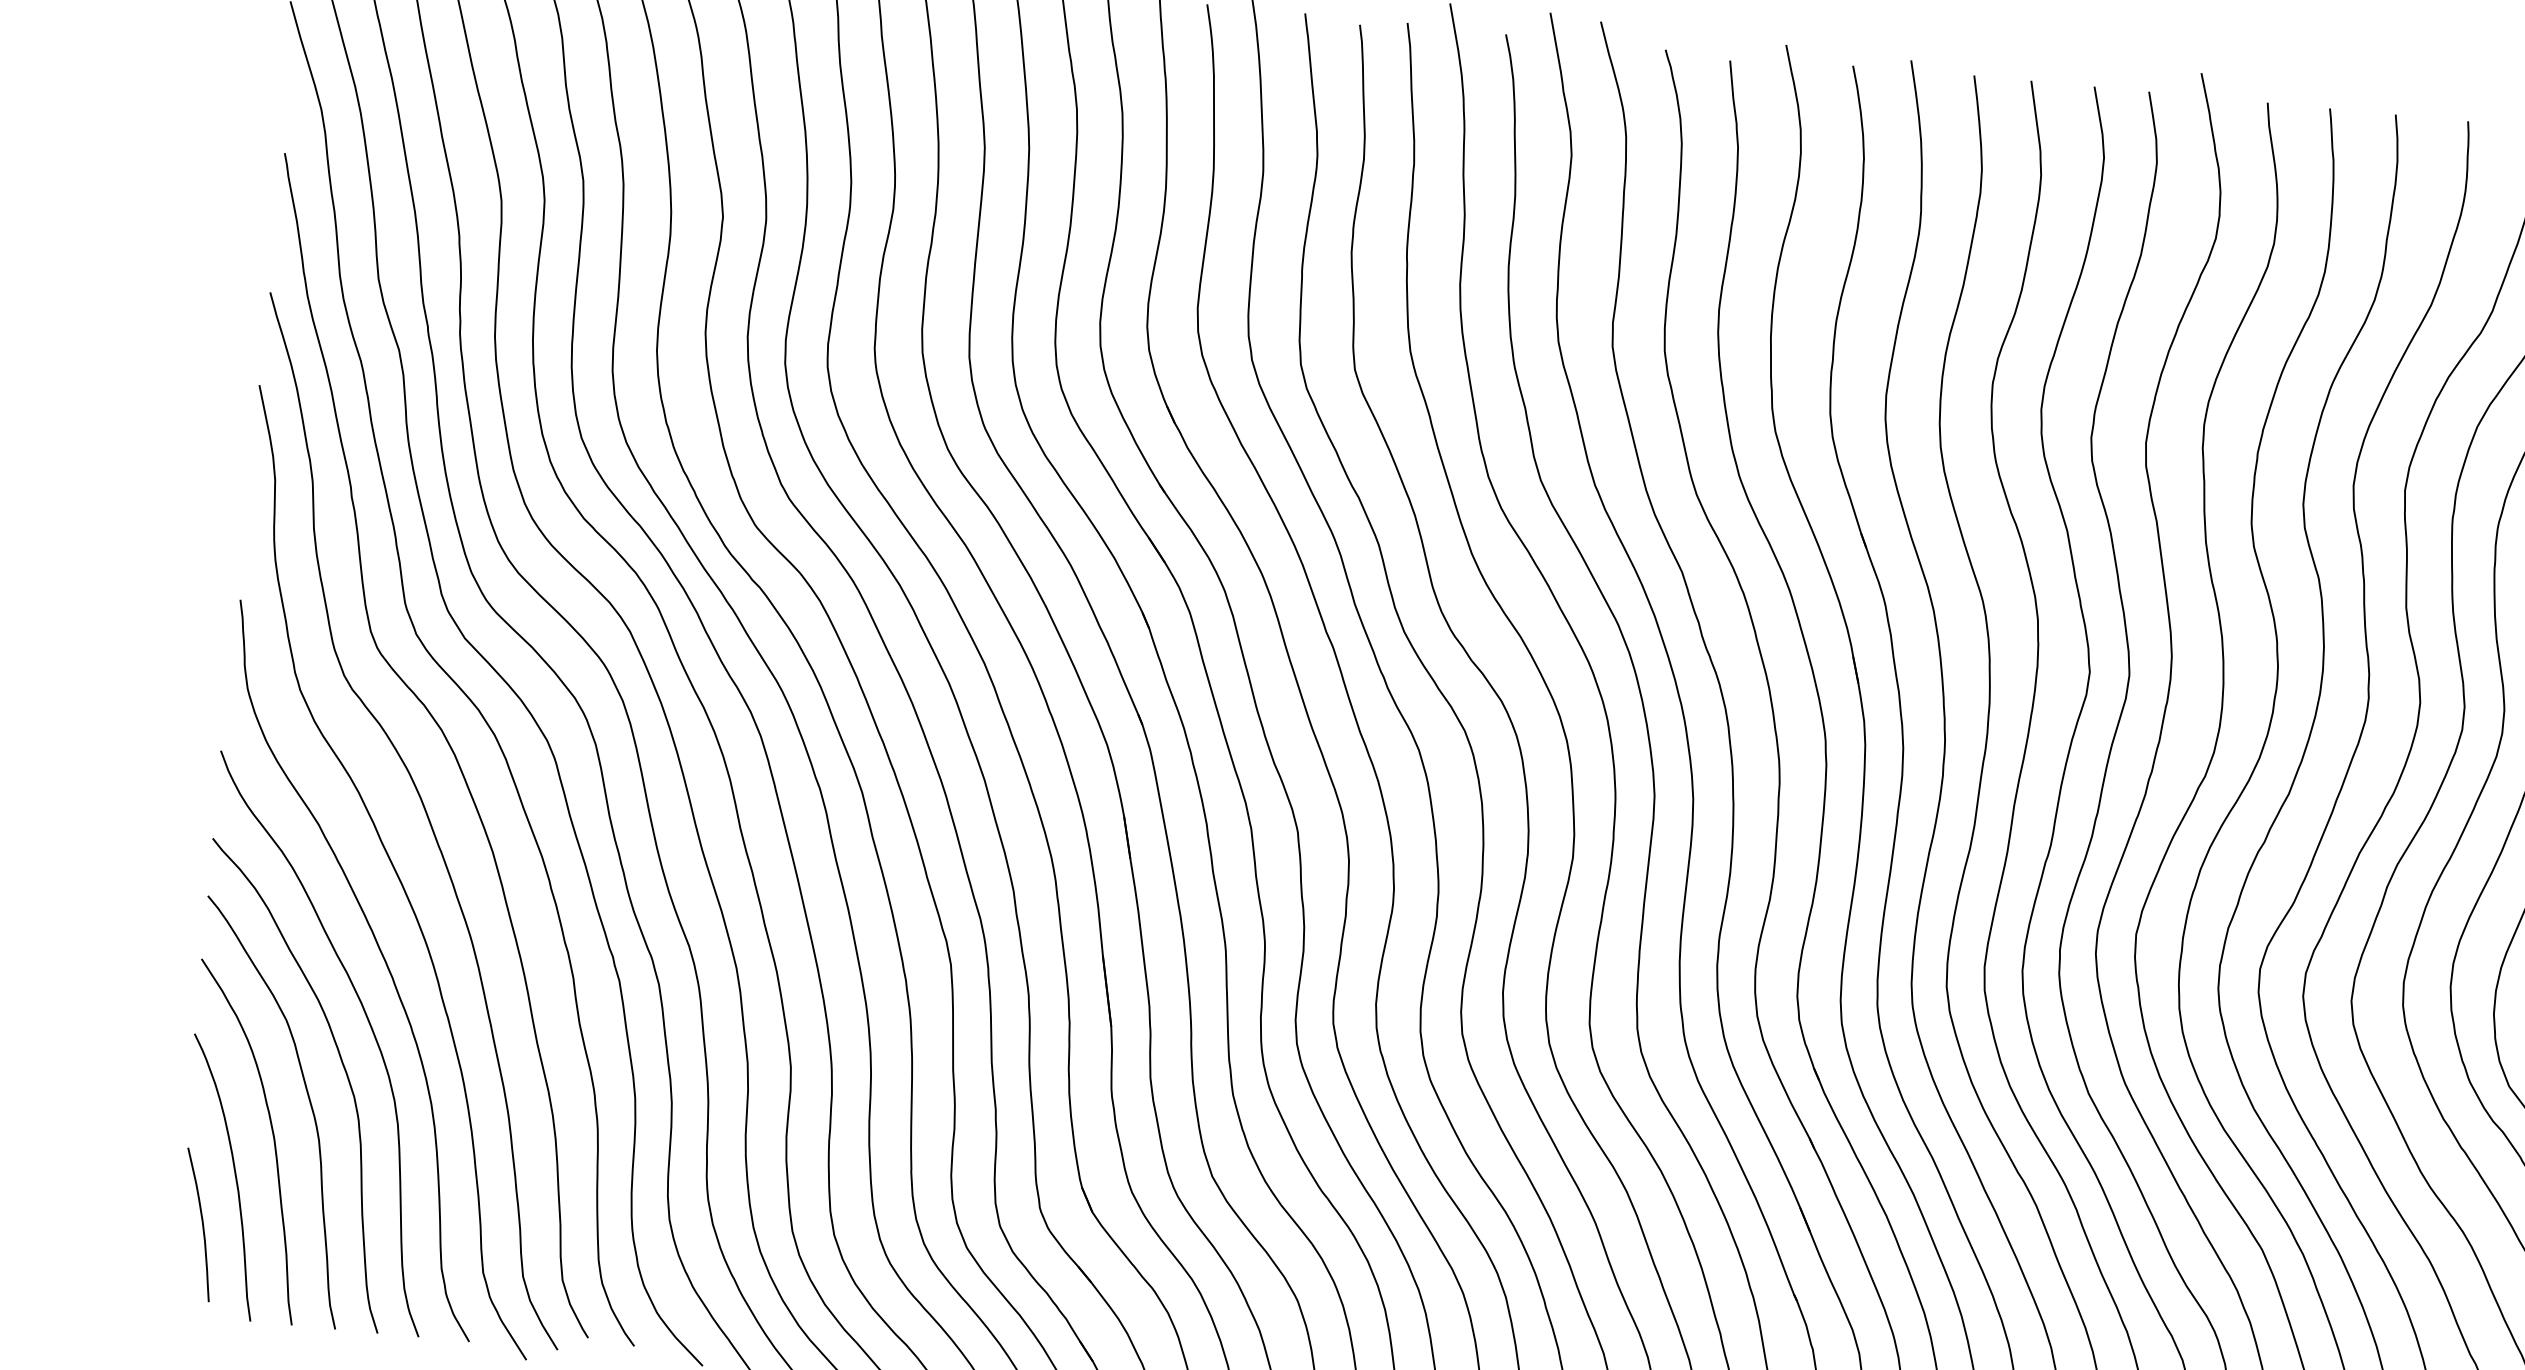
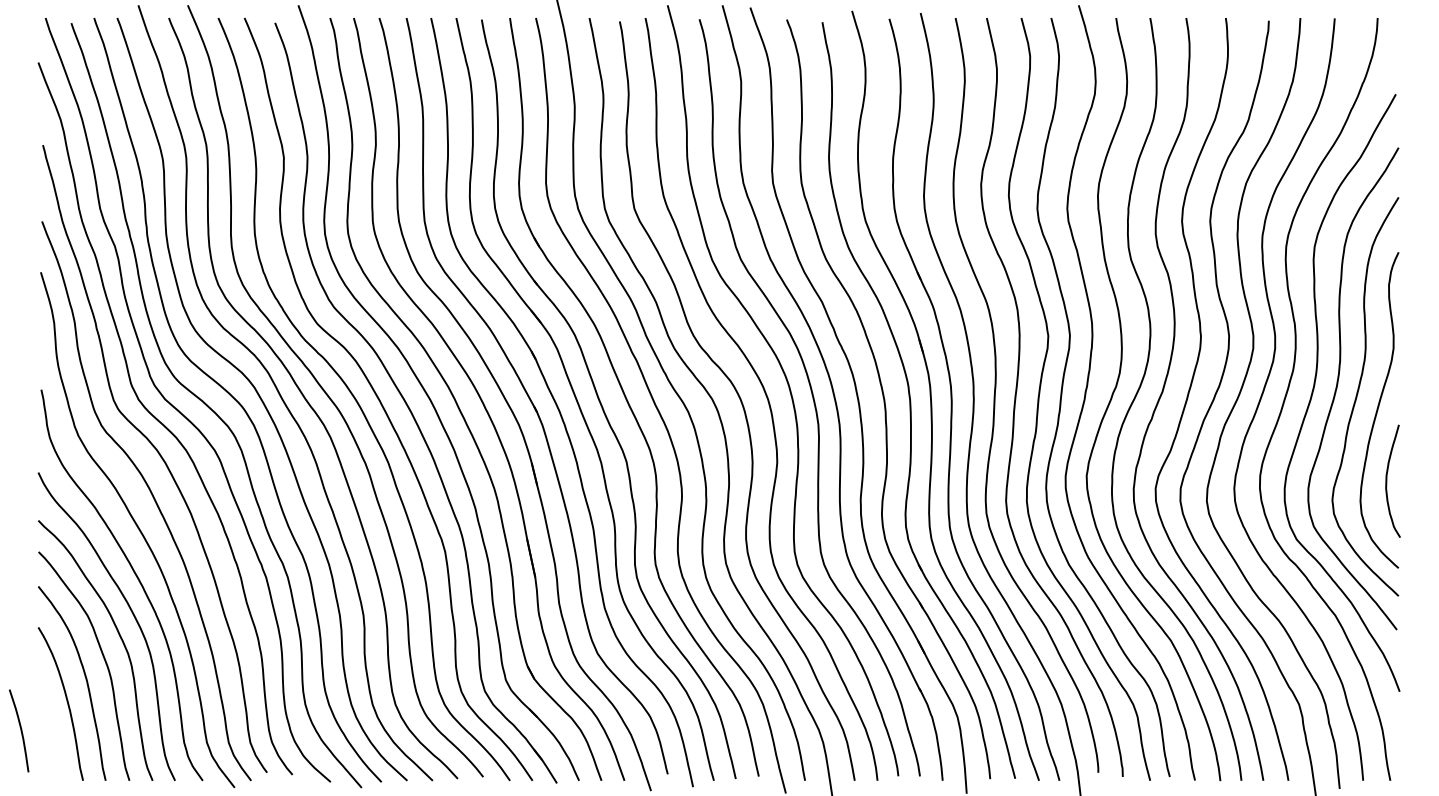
curve: (201, 1224) -> (20, 730), moved

